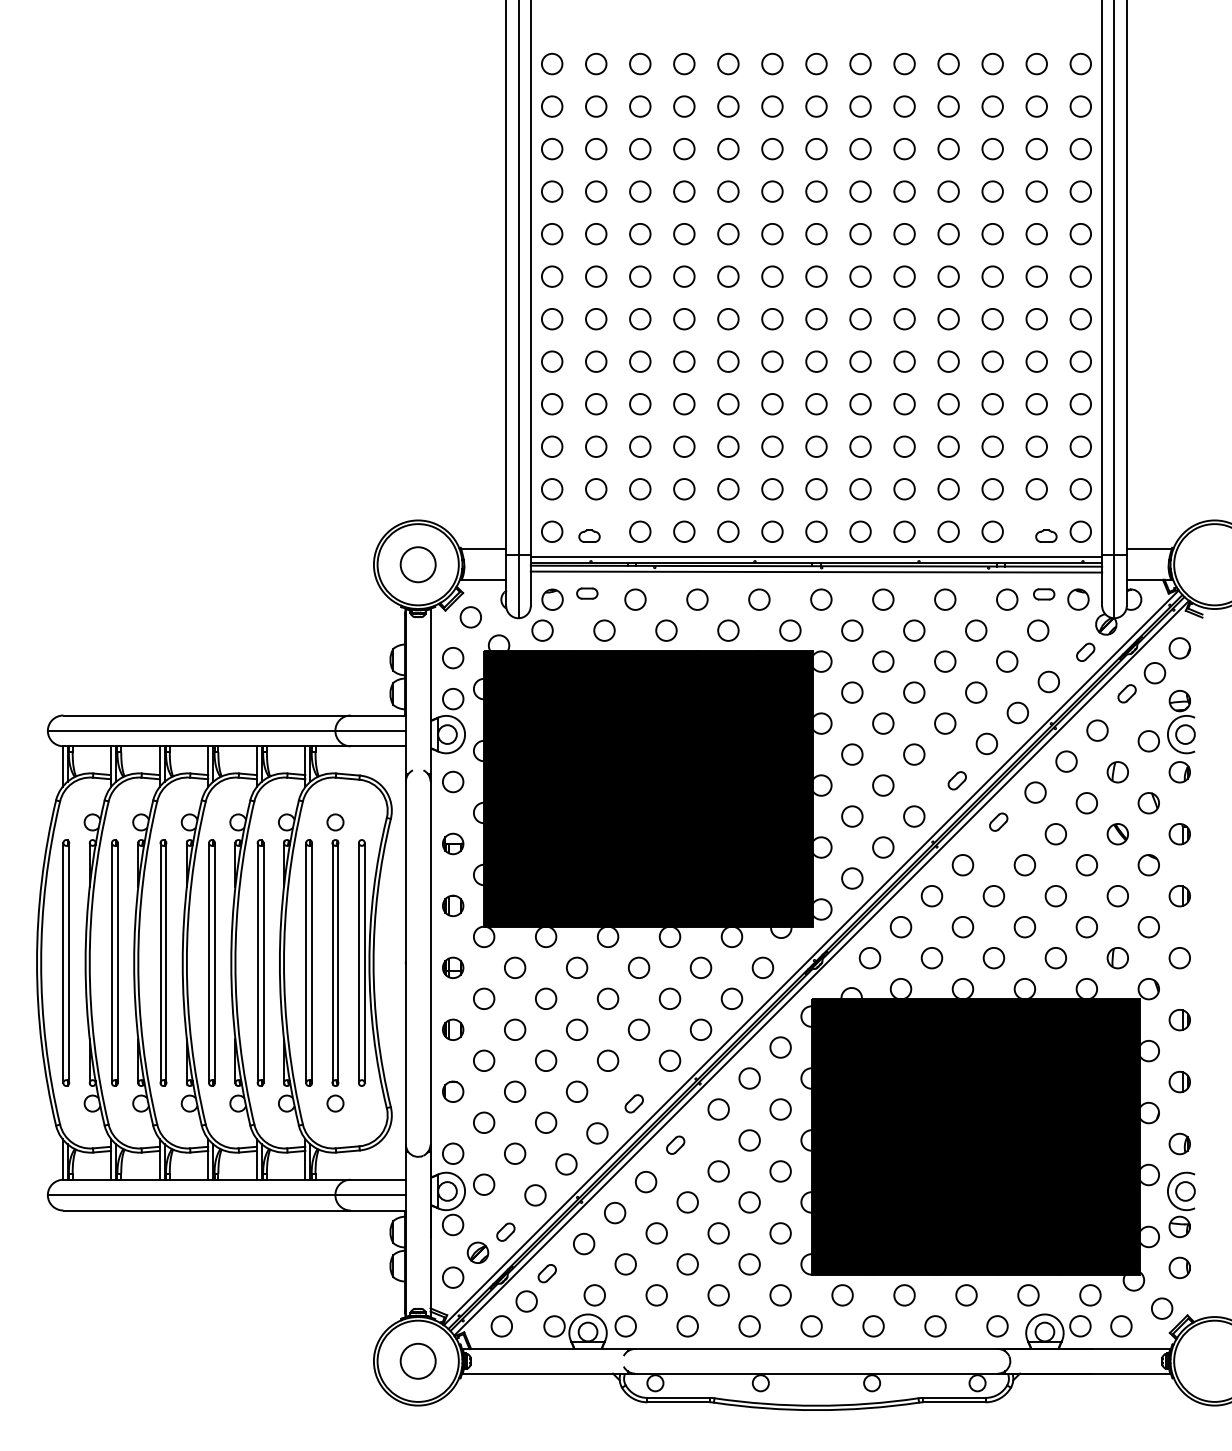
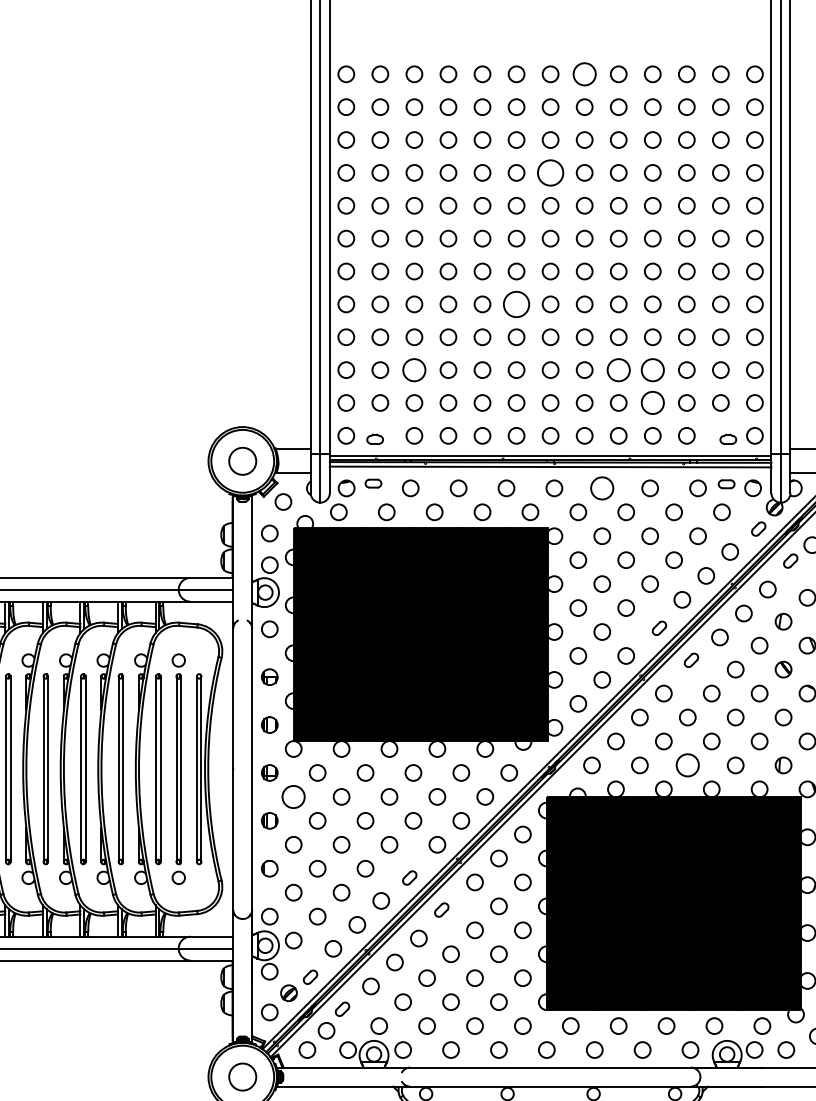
circle: (860, 63) -> (584, 73), size x1.4
circle: (816, 191) -> (550, 172), size x1.6
circle: (772, 361) -> (516, 304), size x1.6
circle: (640, 446) -> (414, 369), size x1.4
circle: (904, 446) -> (618, 369), size x1.4
circle: (948, 446) -> (652, 369), size x1.4
circle: (948, 489) -> (652, 403), size x1.4
circle: (883, 599) -> (602, 488), size x1.4
circle: (993, 958) -> (687, 765), size x1.4
circle: (484, 998) -> (293, 796), size x1.4

